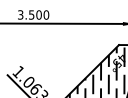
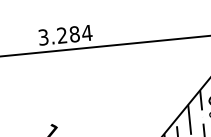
text: (39, 14) -> (75, 33), 3.500 -> 3.284

